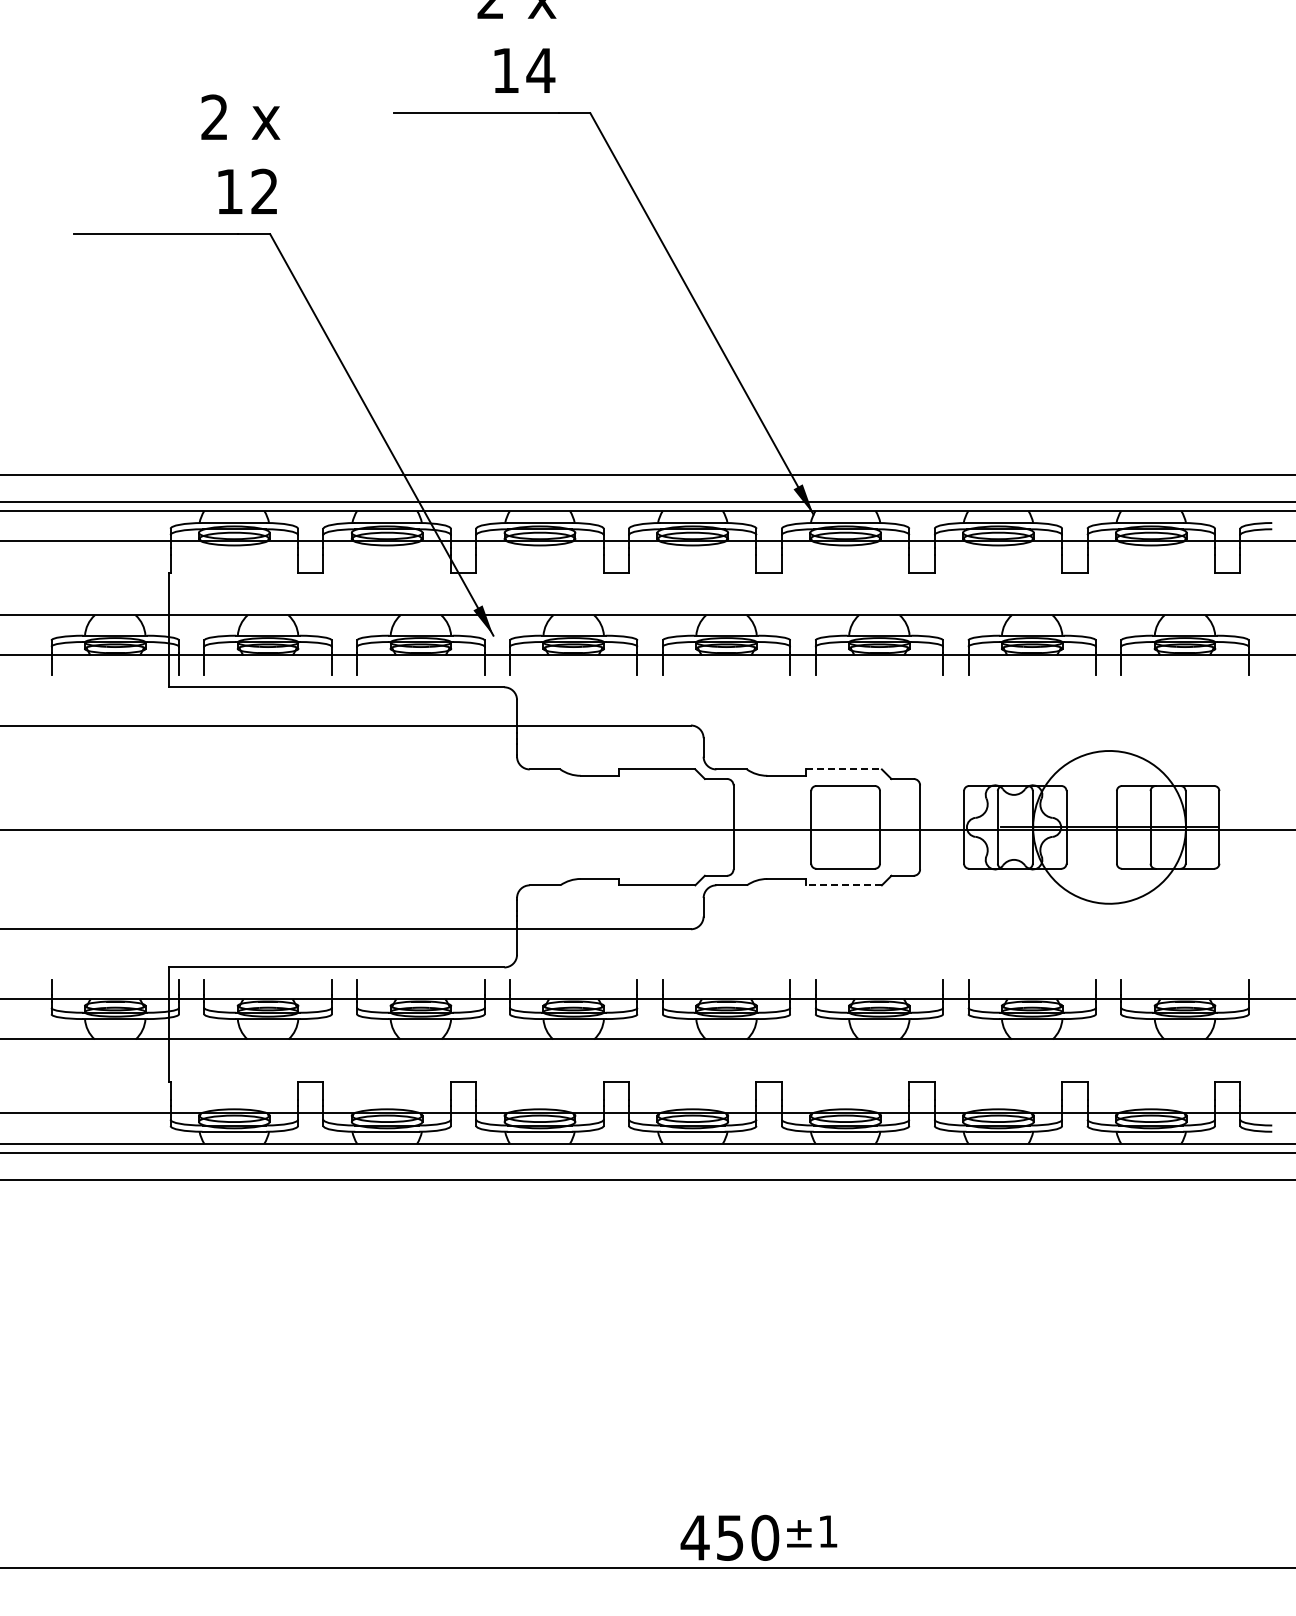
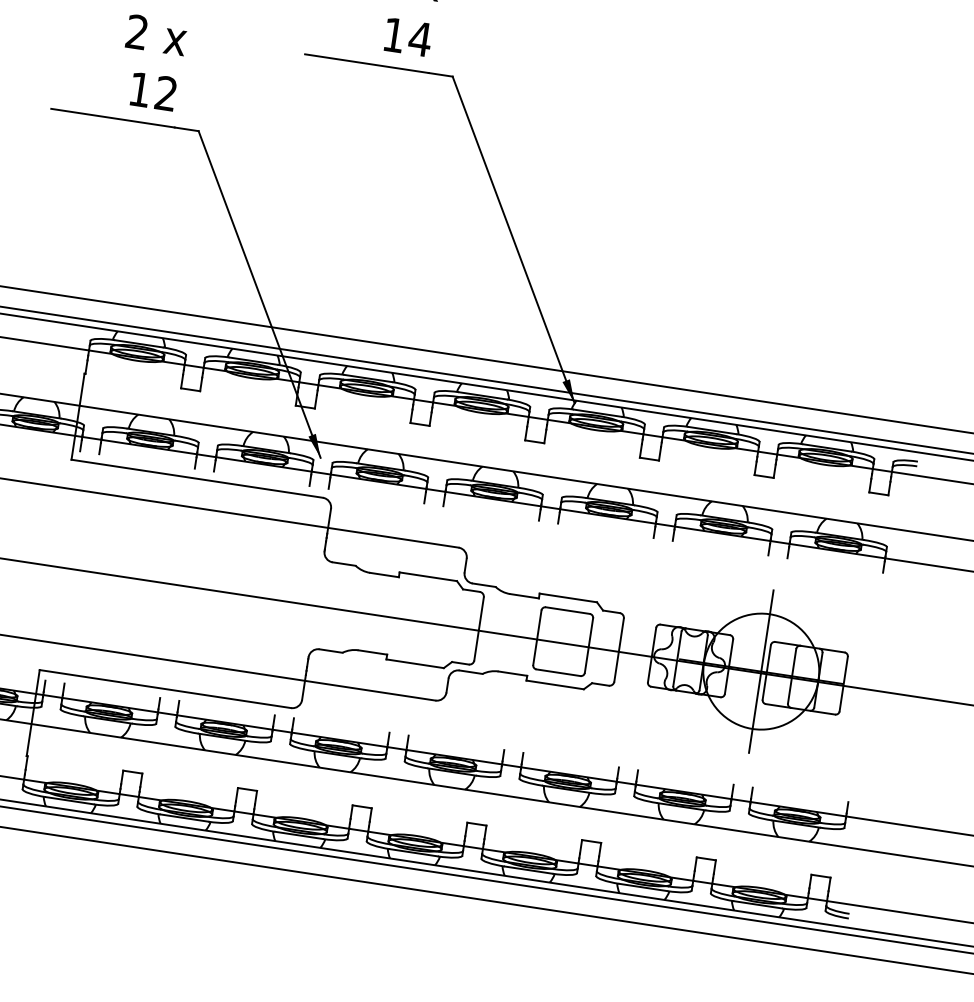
text: (240, 153) -> (152, 62), moved
line: (844, 769) -> (568, 598), dashed -> solid
line: (1109, 827) -> (761, 671), added
line: (843, 885) -> (555, 685), dashed -> solid

